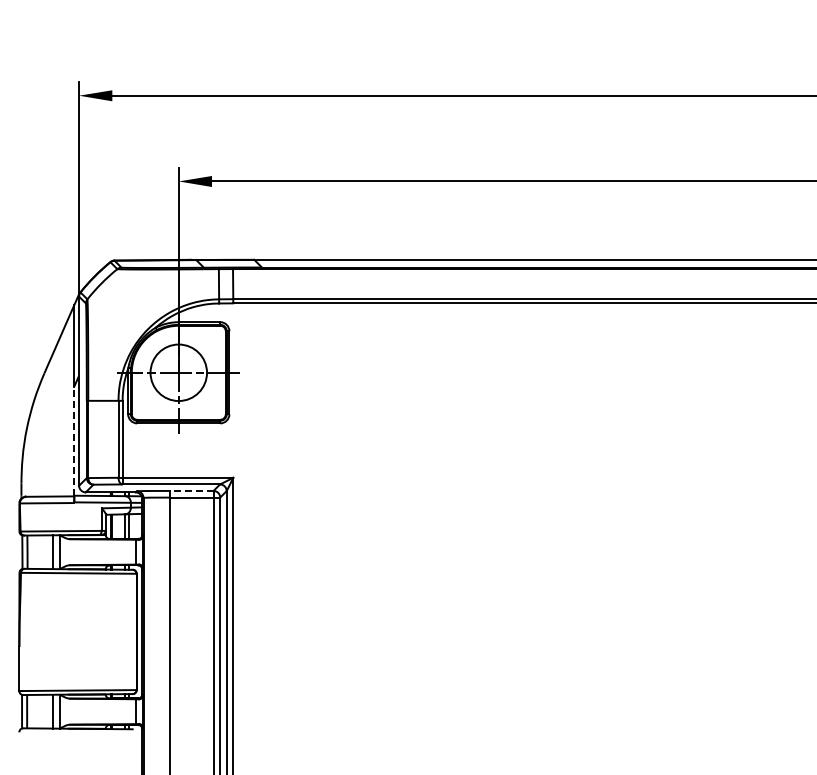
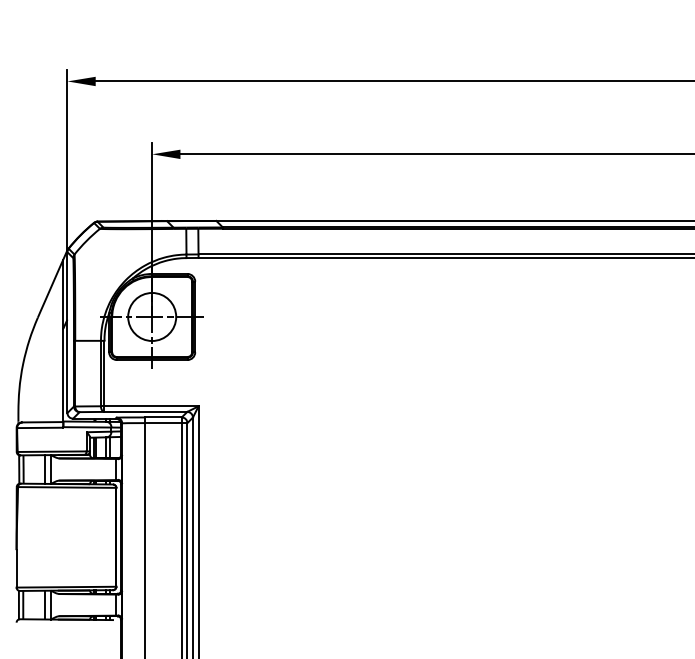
line: (74, 441) -> (63, 375), dashed -> solid
line: (191, 490) -> (163, 417), dashed -> solid

